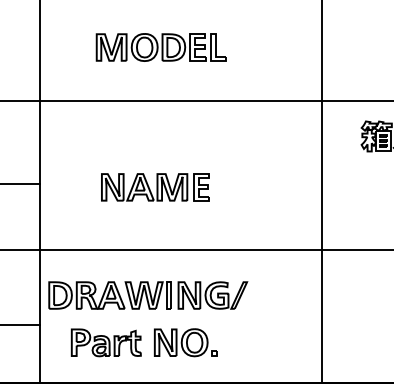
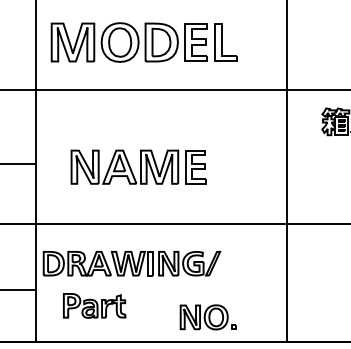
part: (160, 47) -> (142, 42), size x1.6
part: (155, 187) -> (138, 167), size x1.4
part: (185, 342) -> (208, 317), moved

